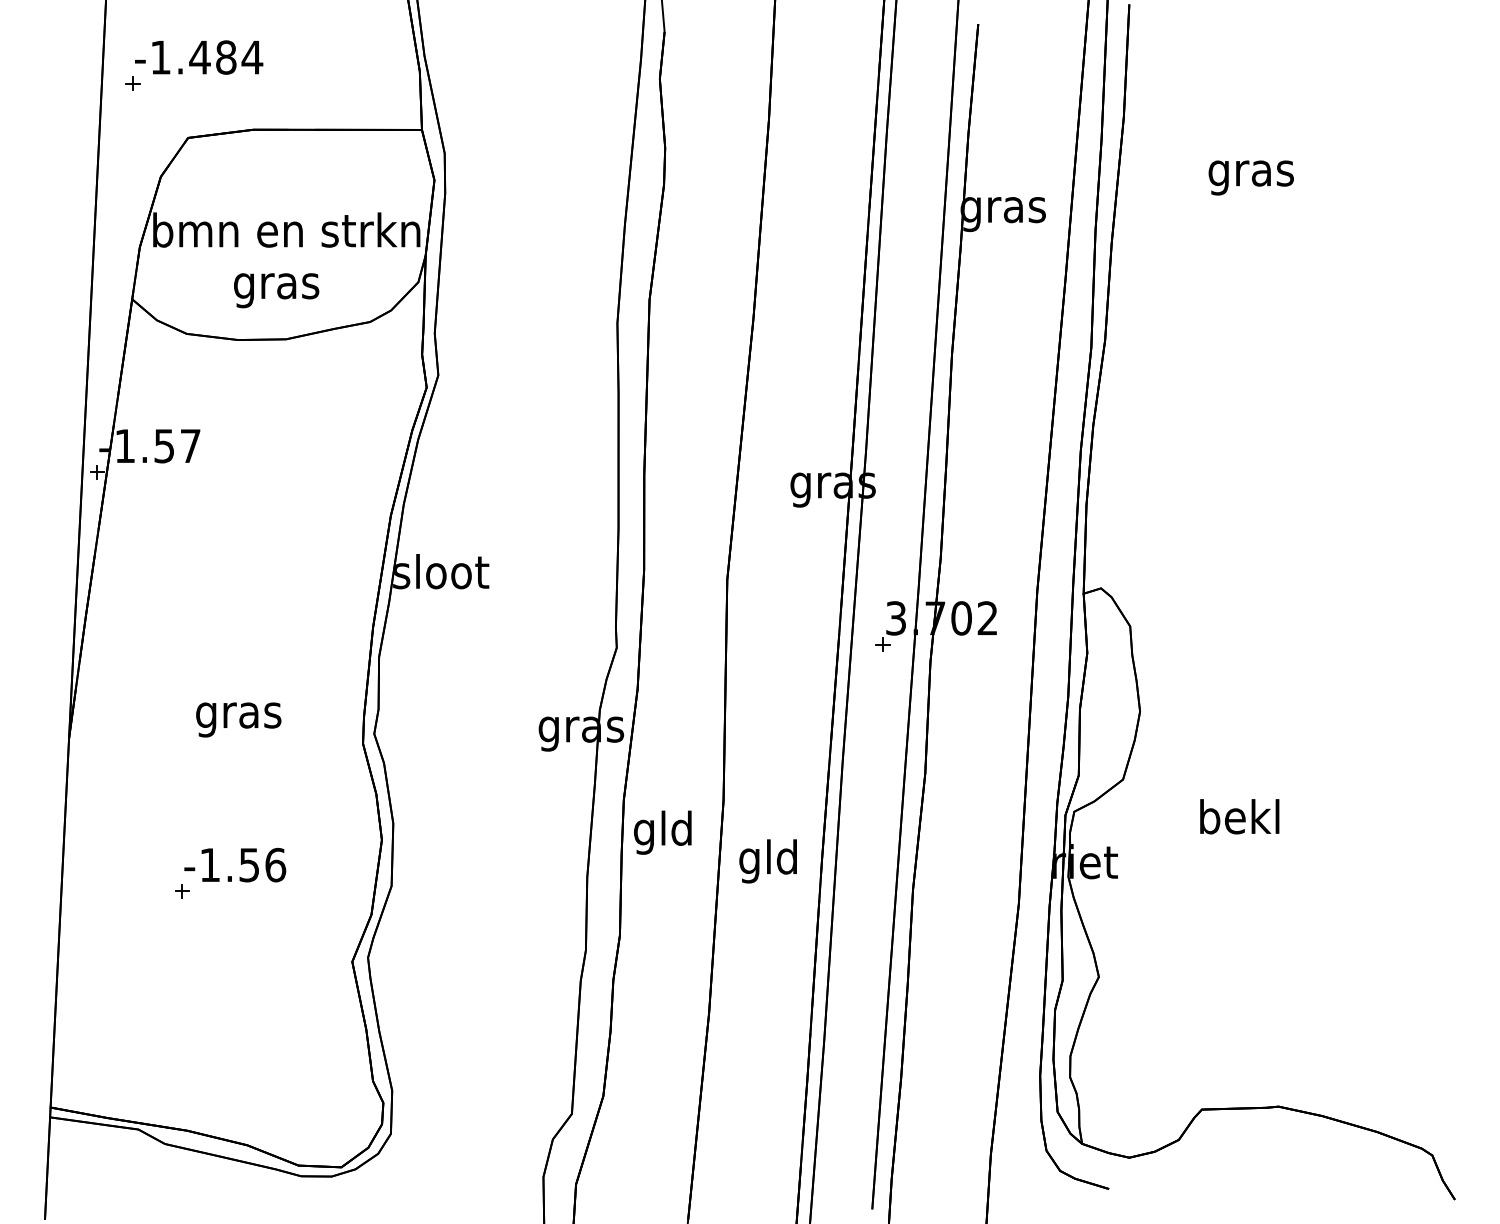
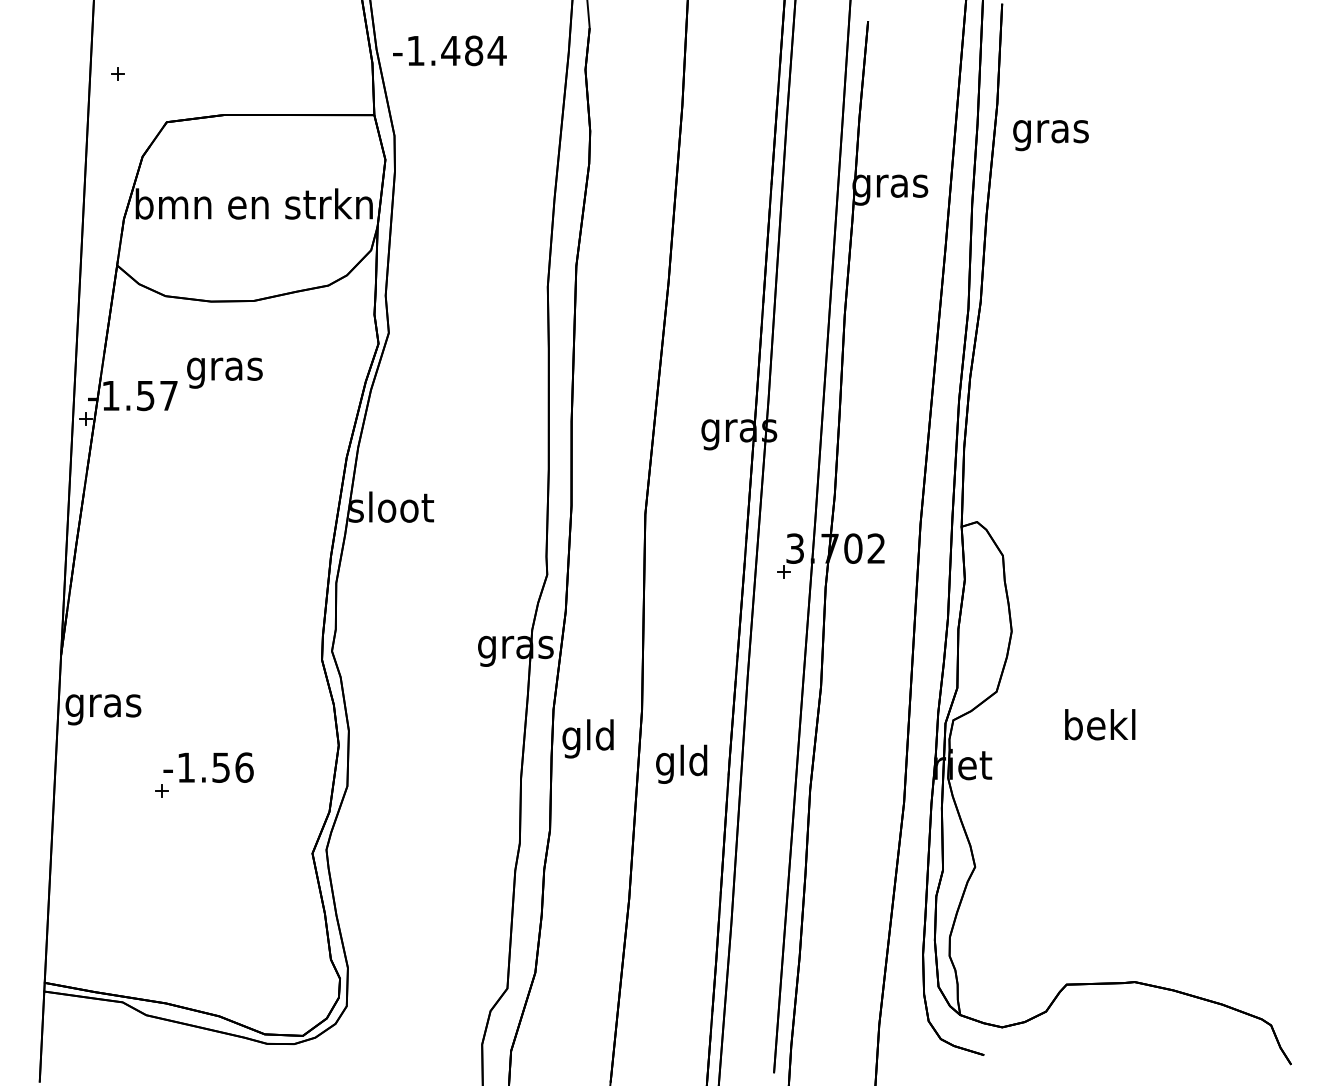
text: (199, 57) -> (450, 50), moved
text: (1250, 177) -> (1050, 135), moved
text: (276, 290) -> (224, 373), moved
text: (238, 719) -> (103, 709), moved

